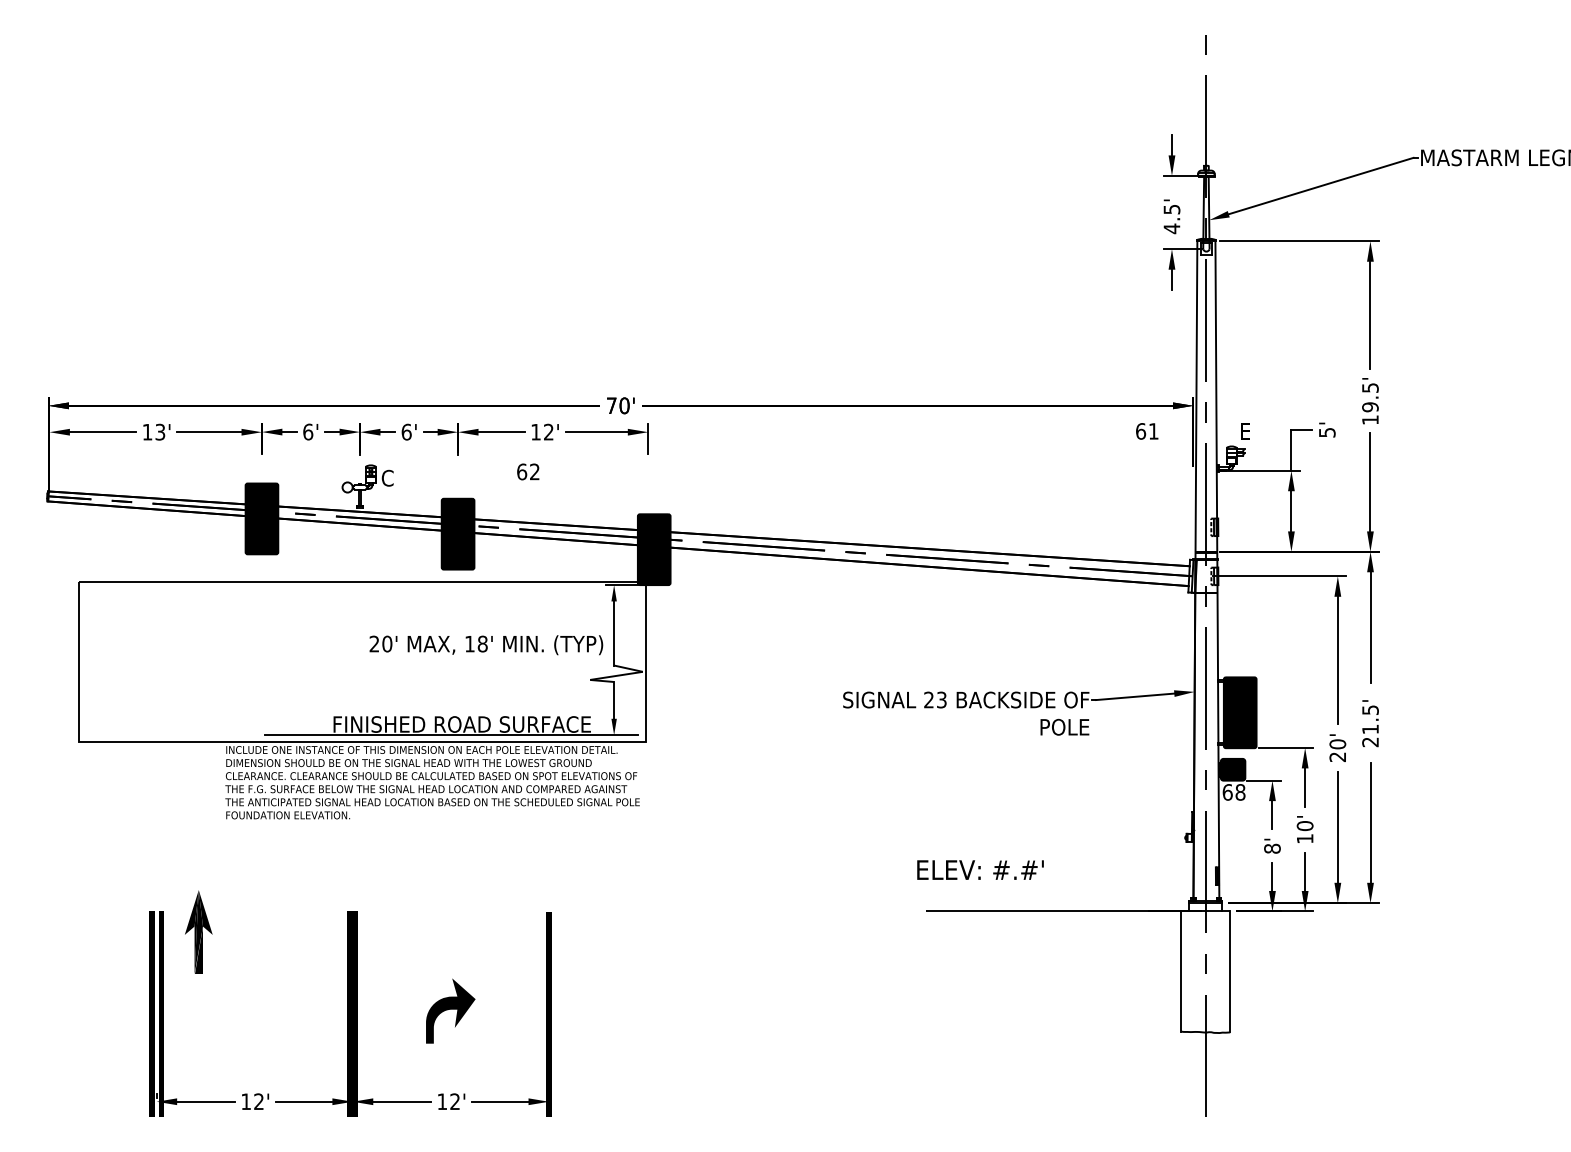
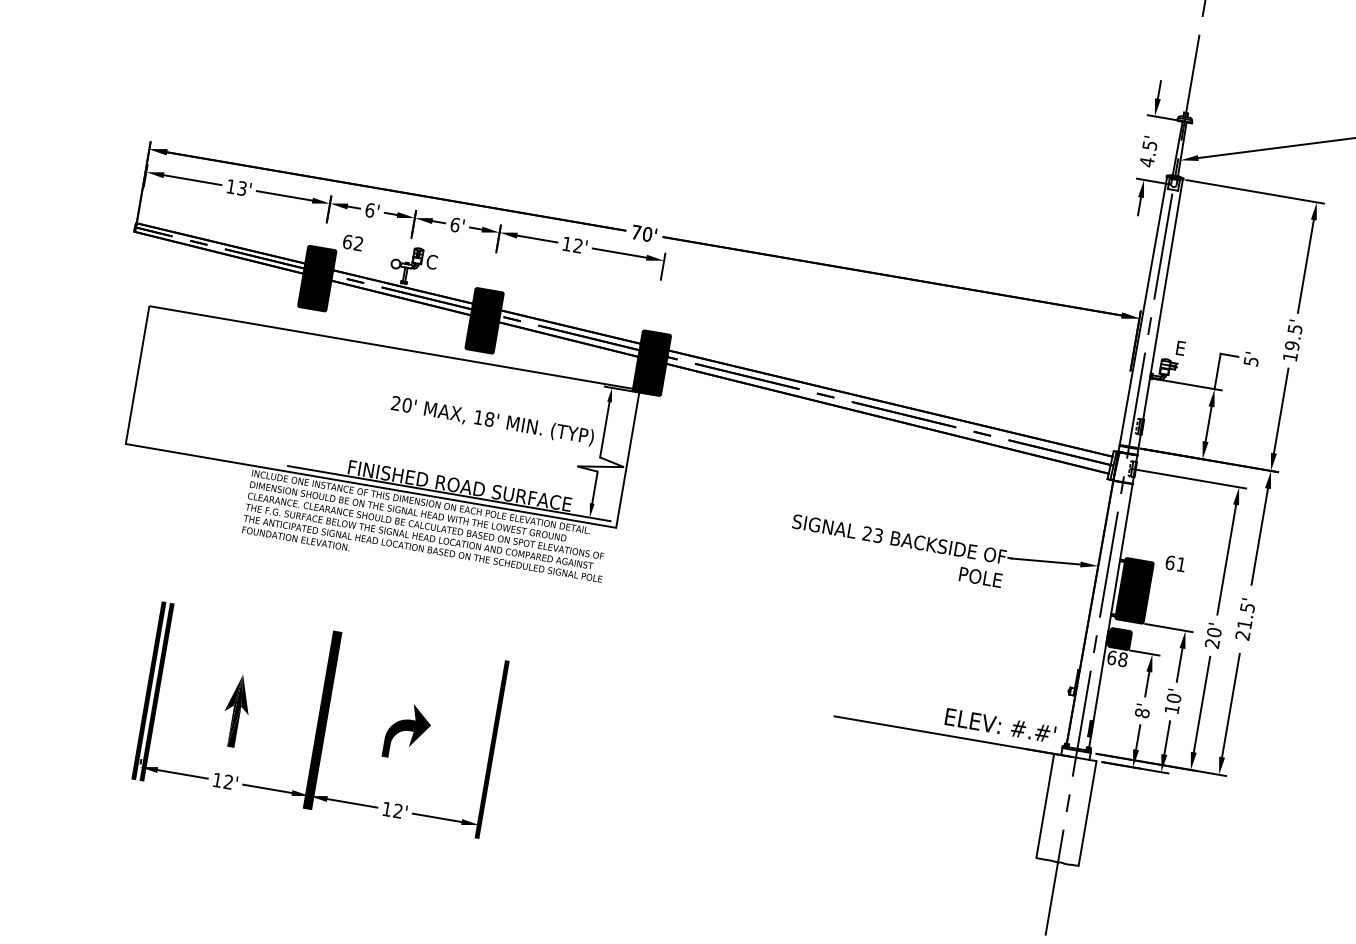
text: (1147, 431) -> (1175, 563), moved
text: (528, 471) -> (353, 242), moved
text: (980, 869) -> (1000, 725), moved
part: (198, 931) -> (236, 710), moved

